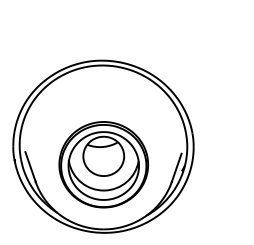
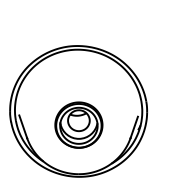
part: (103, 164) -> (78, 124), size x0.7

